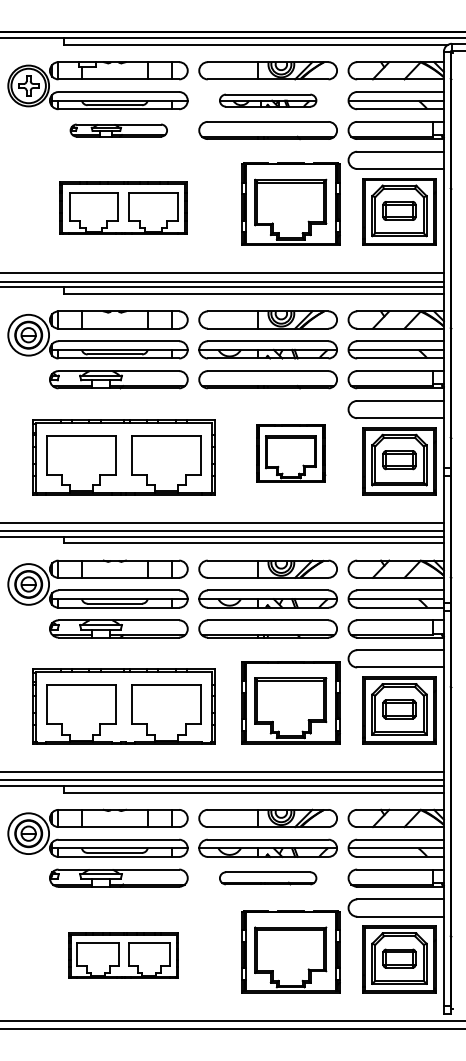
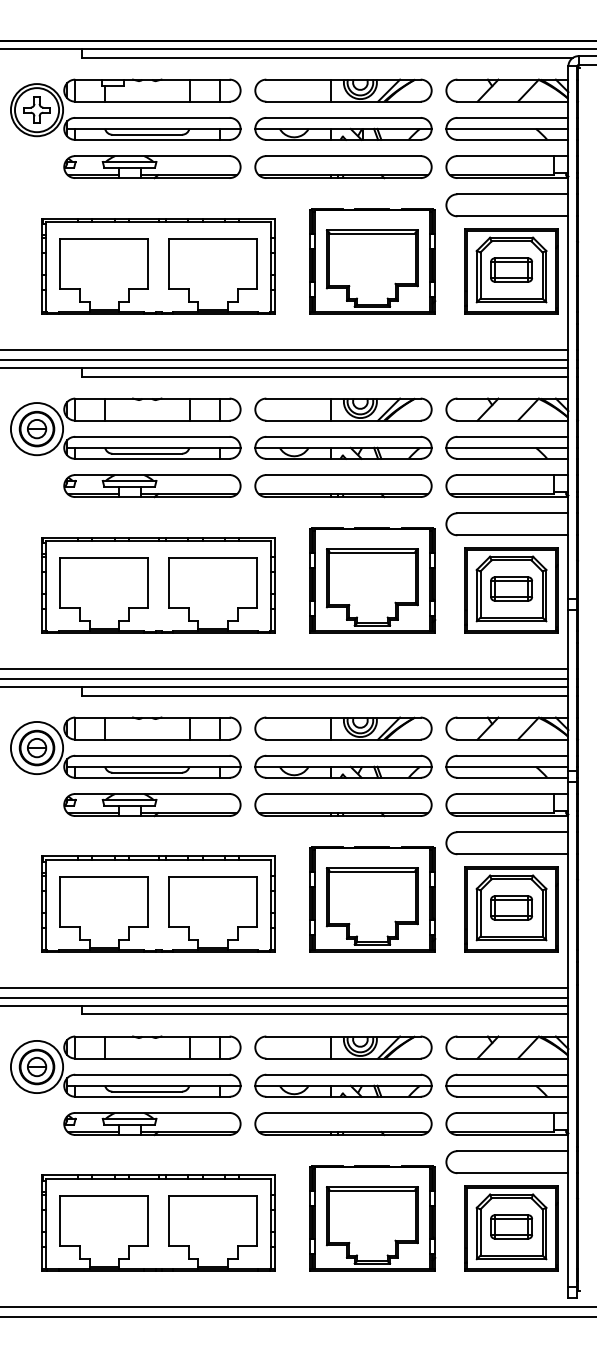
part: (268, 100) -> (343, 128), size x1.43
part: (118, 130) -> (152, 167), size x1.43
part: (123, 208) -> (158, 266), size x1.43
part: (290, 453) -> (372, 580), size x1.43
part: (268, 878) -> (343, 1124), size x1.43
part: (123, 955) -> (158, 1222), size x1.67

